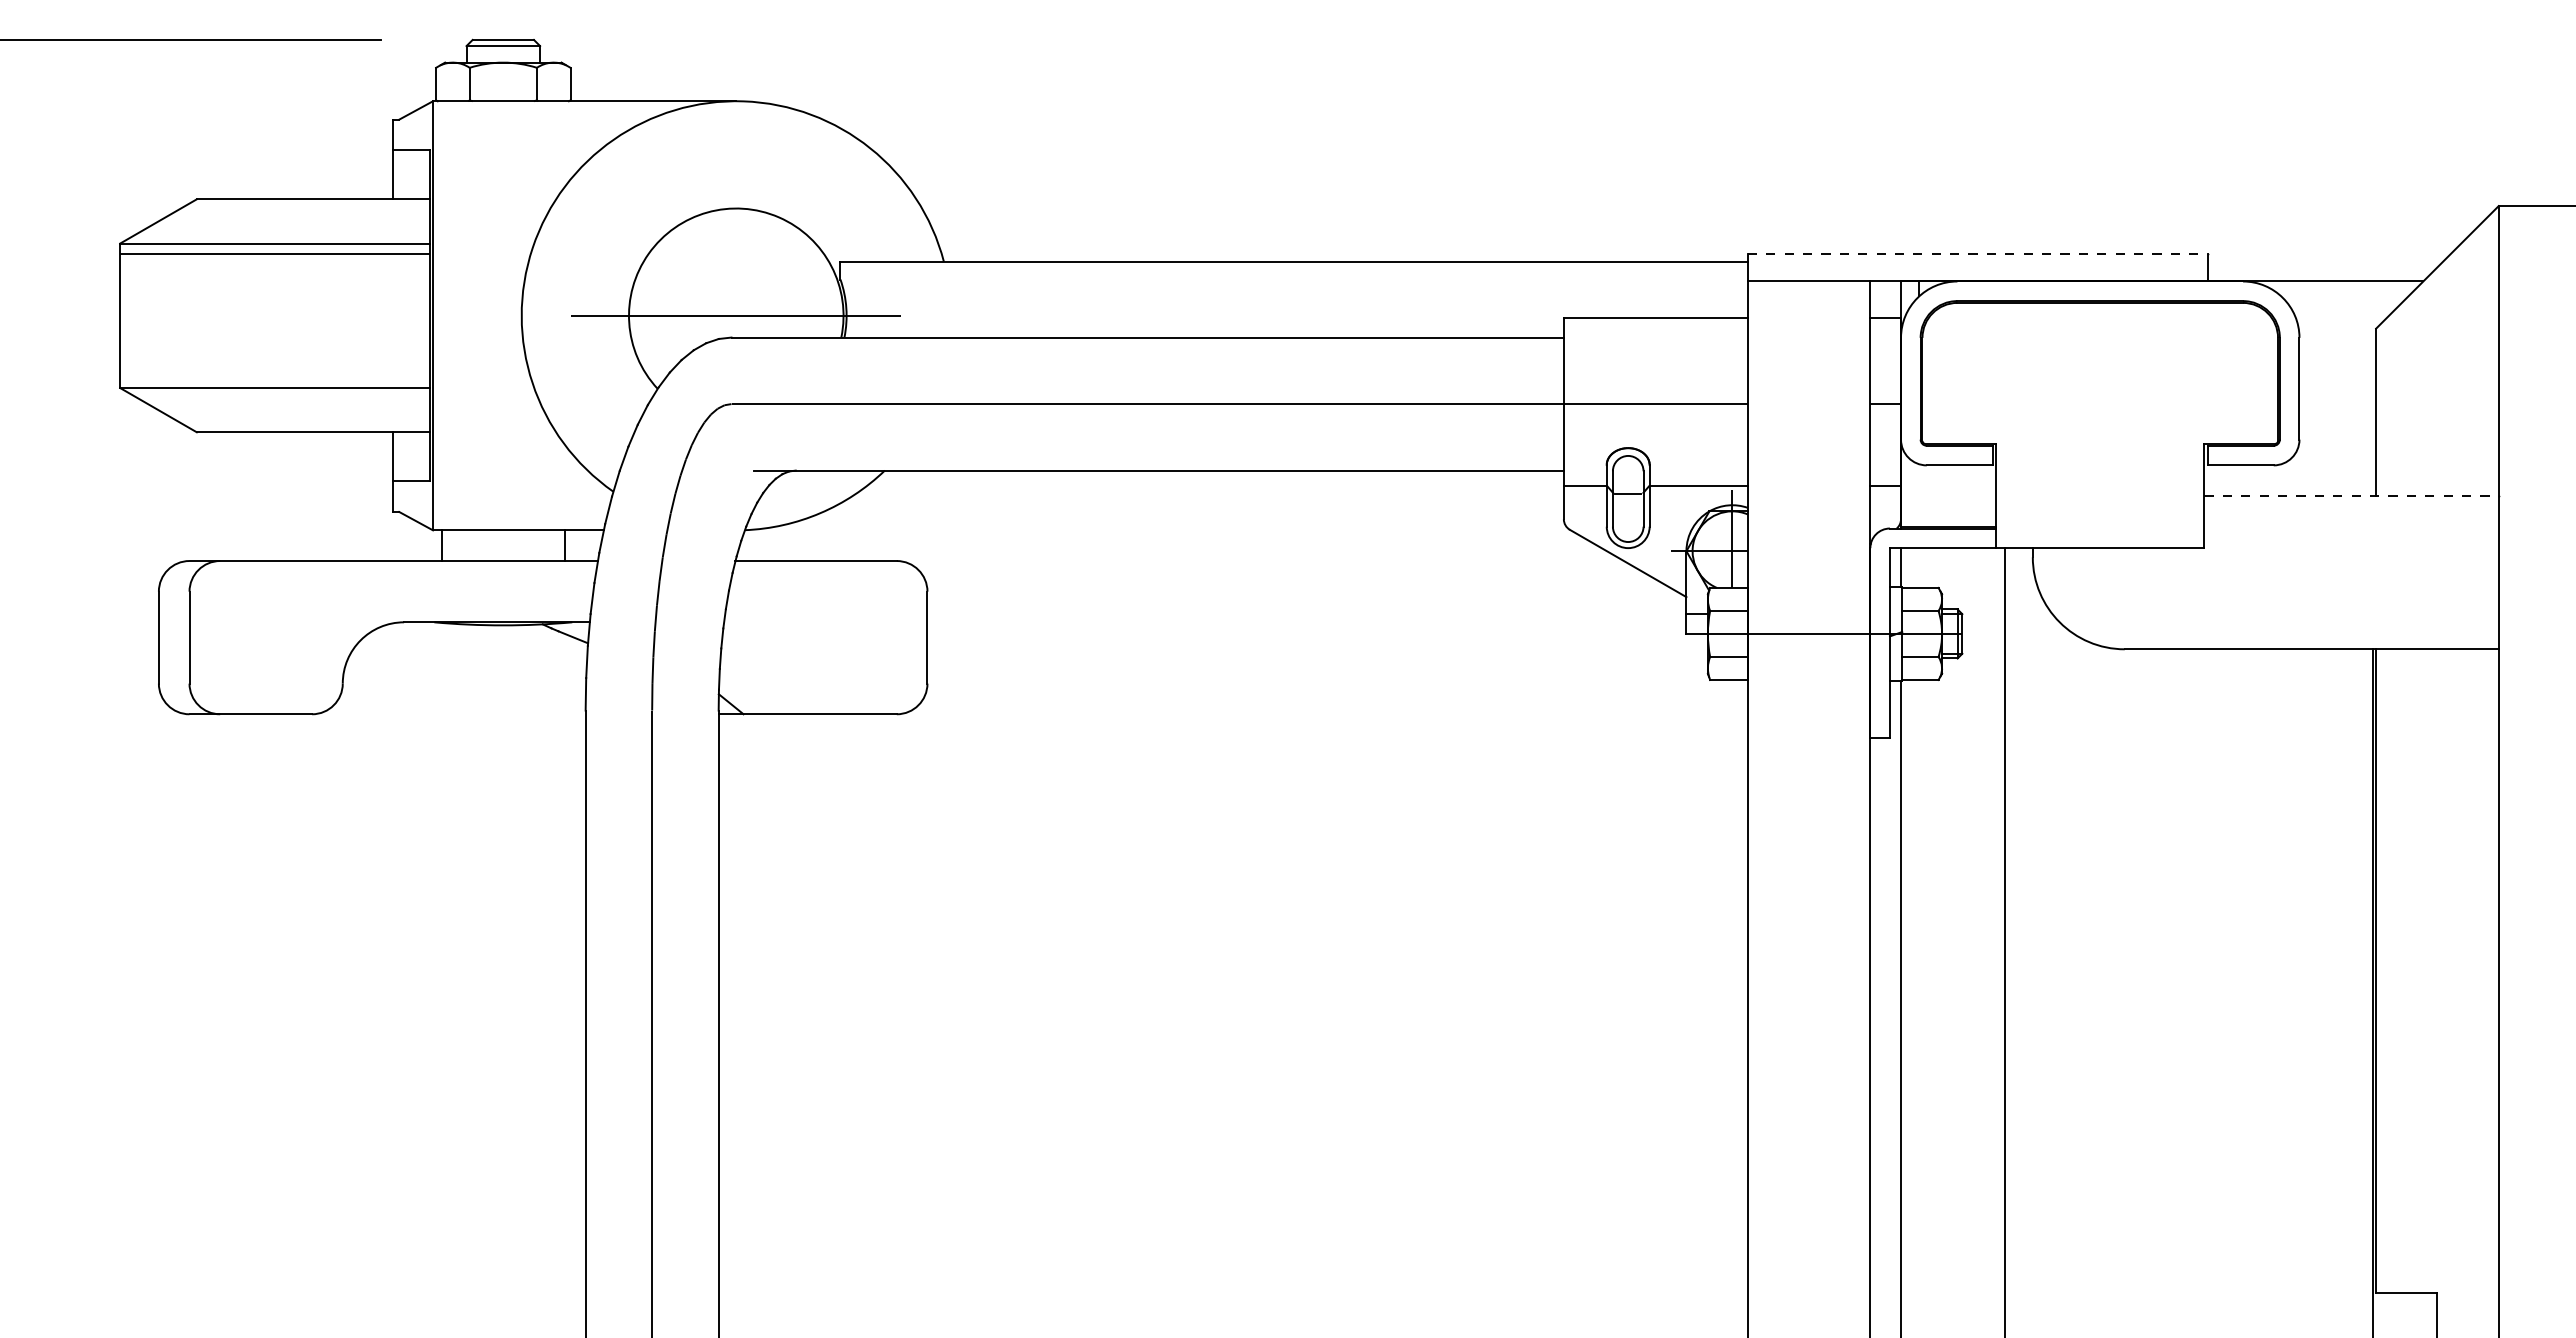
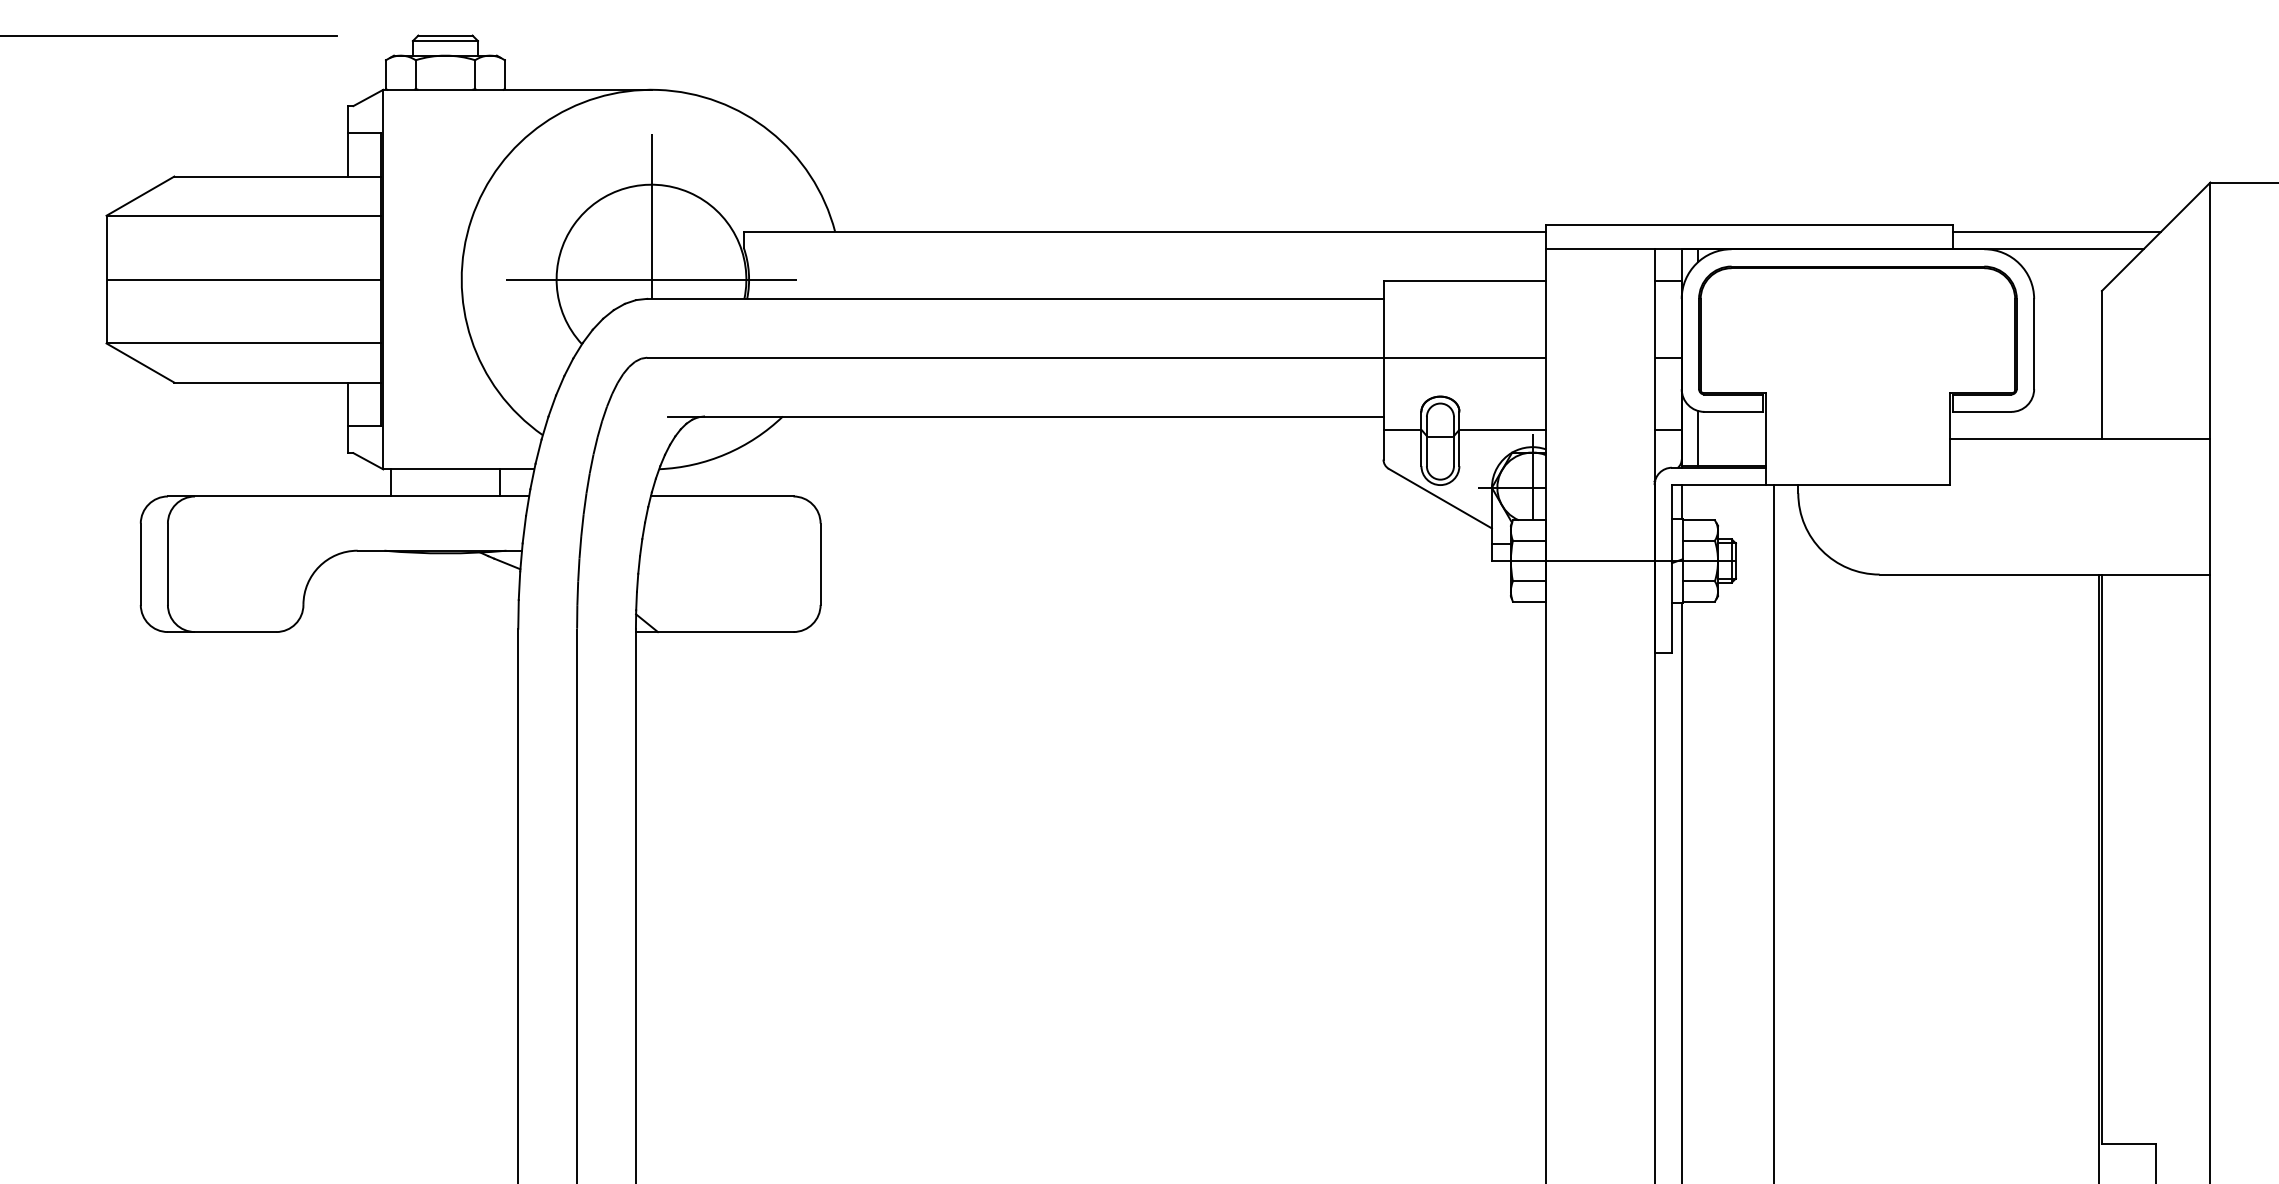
line: (736, 243) -> (651, 215), added
line: (275, 253) -> (243, 279), moved
line: (1977, 253) -> (1749, 224), dashed -> solid
line: (2324, 261) -> (2056, 231), added
line: (1919, 495) -> (1698, 438), added
line: (2352, 496) -> (2081, 439), dashed -> solid

